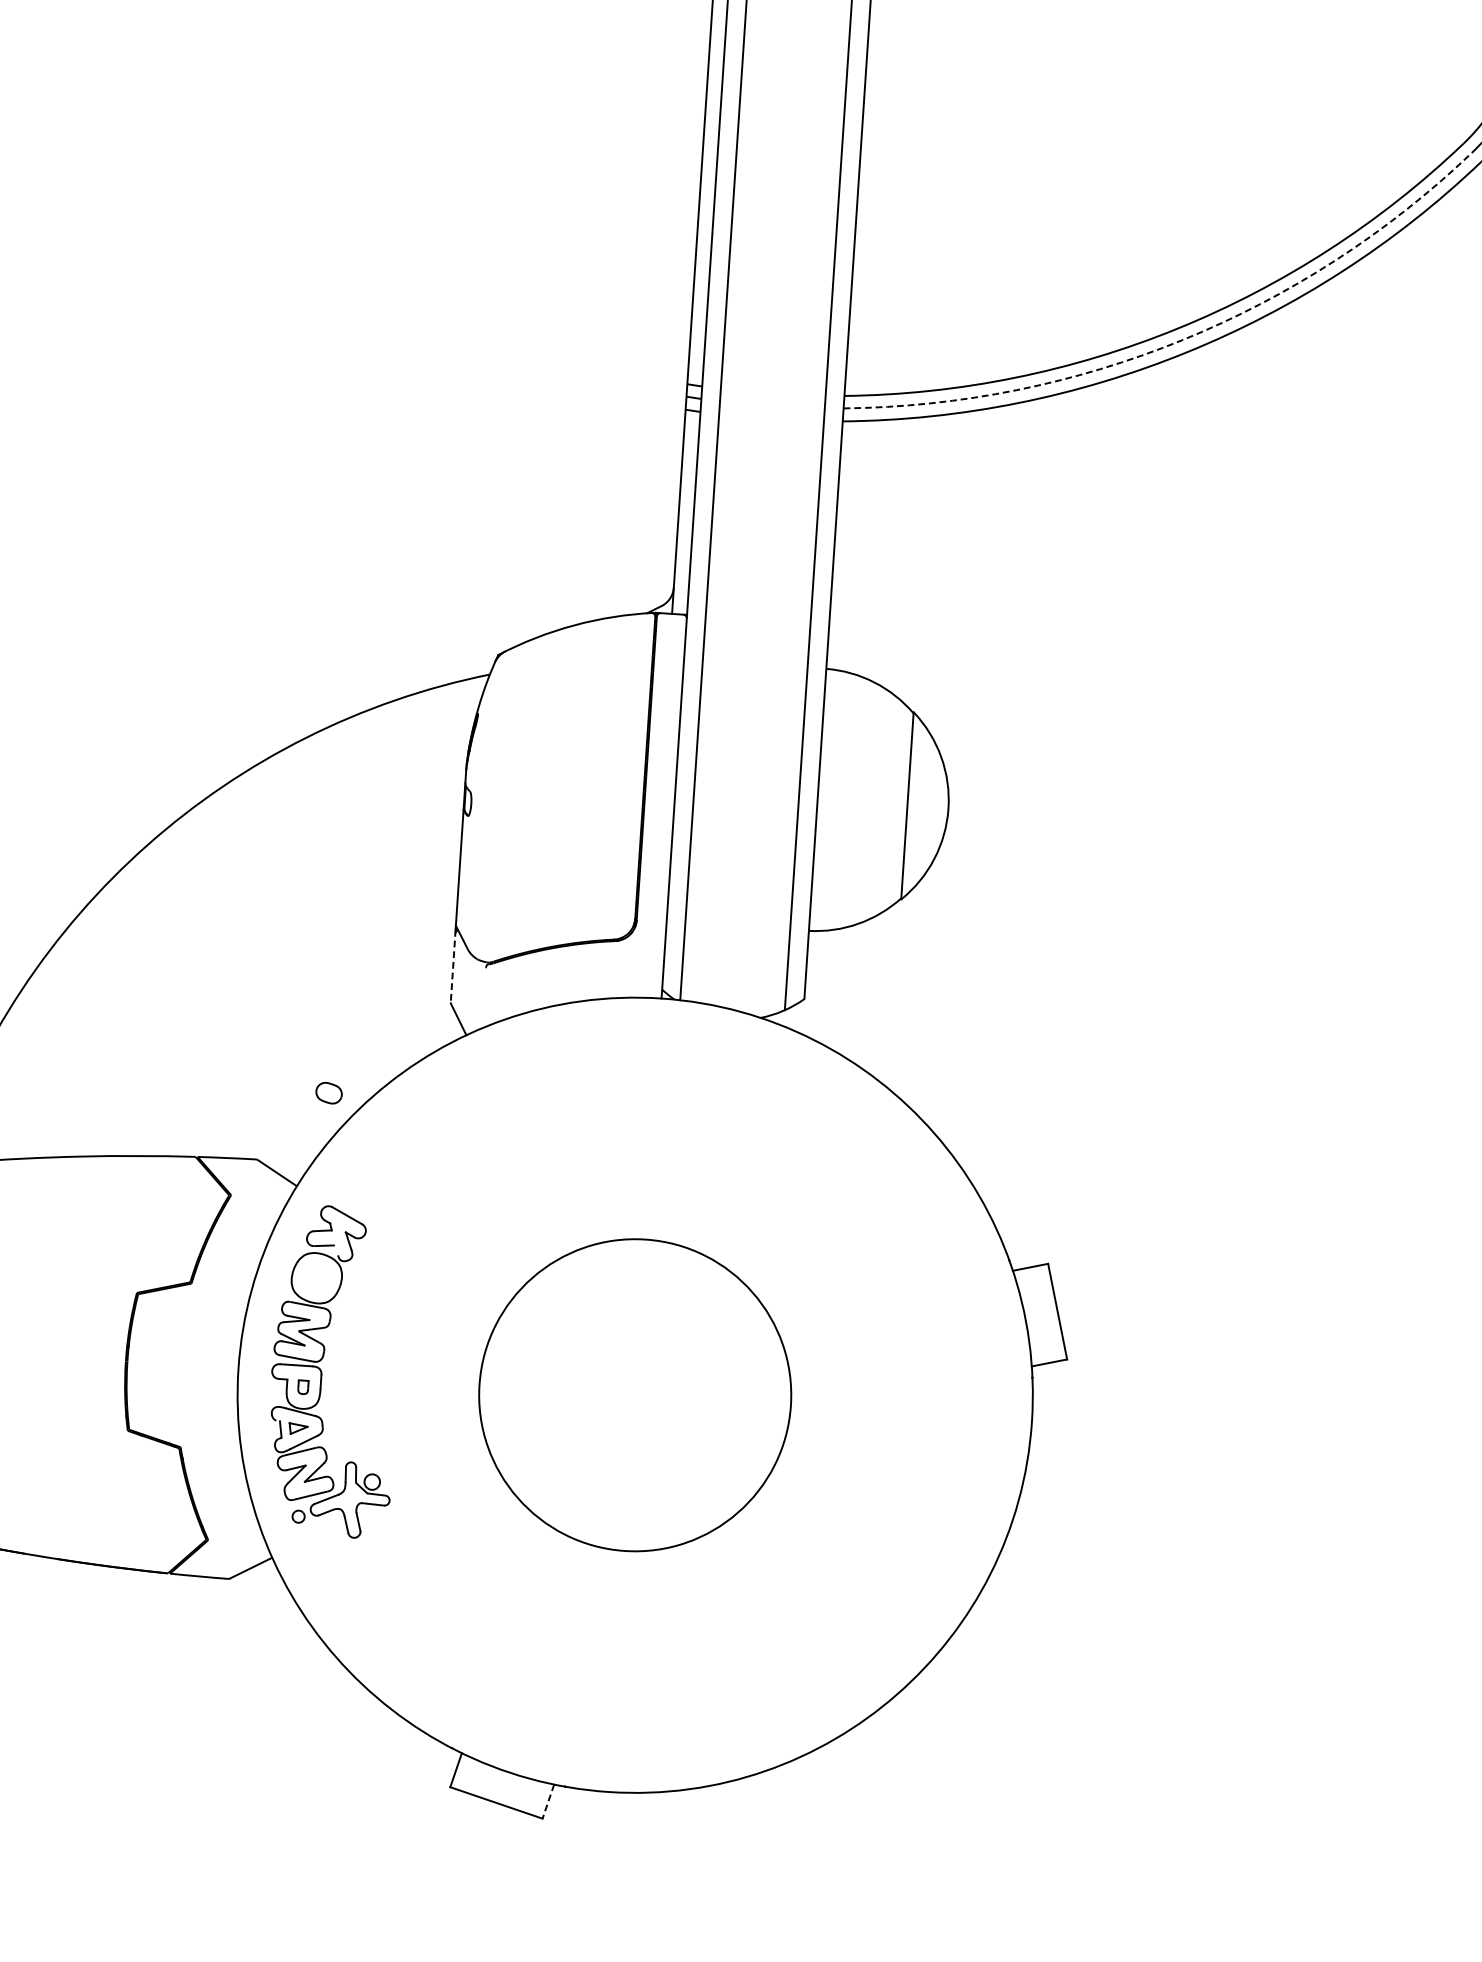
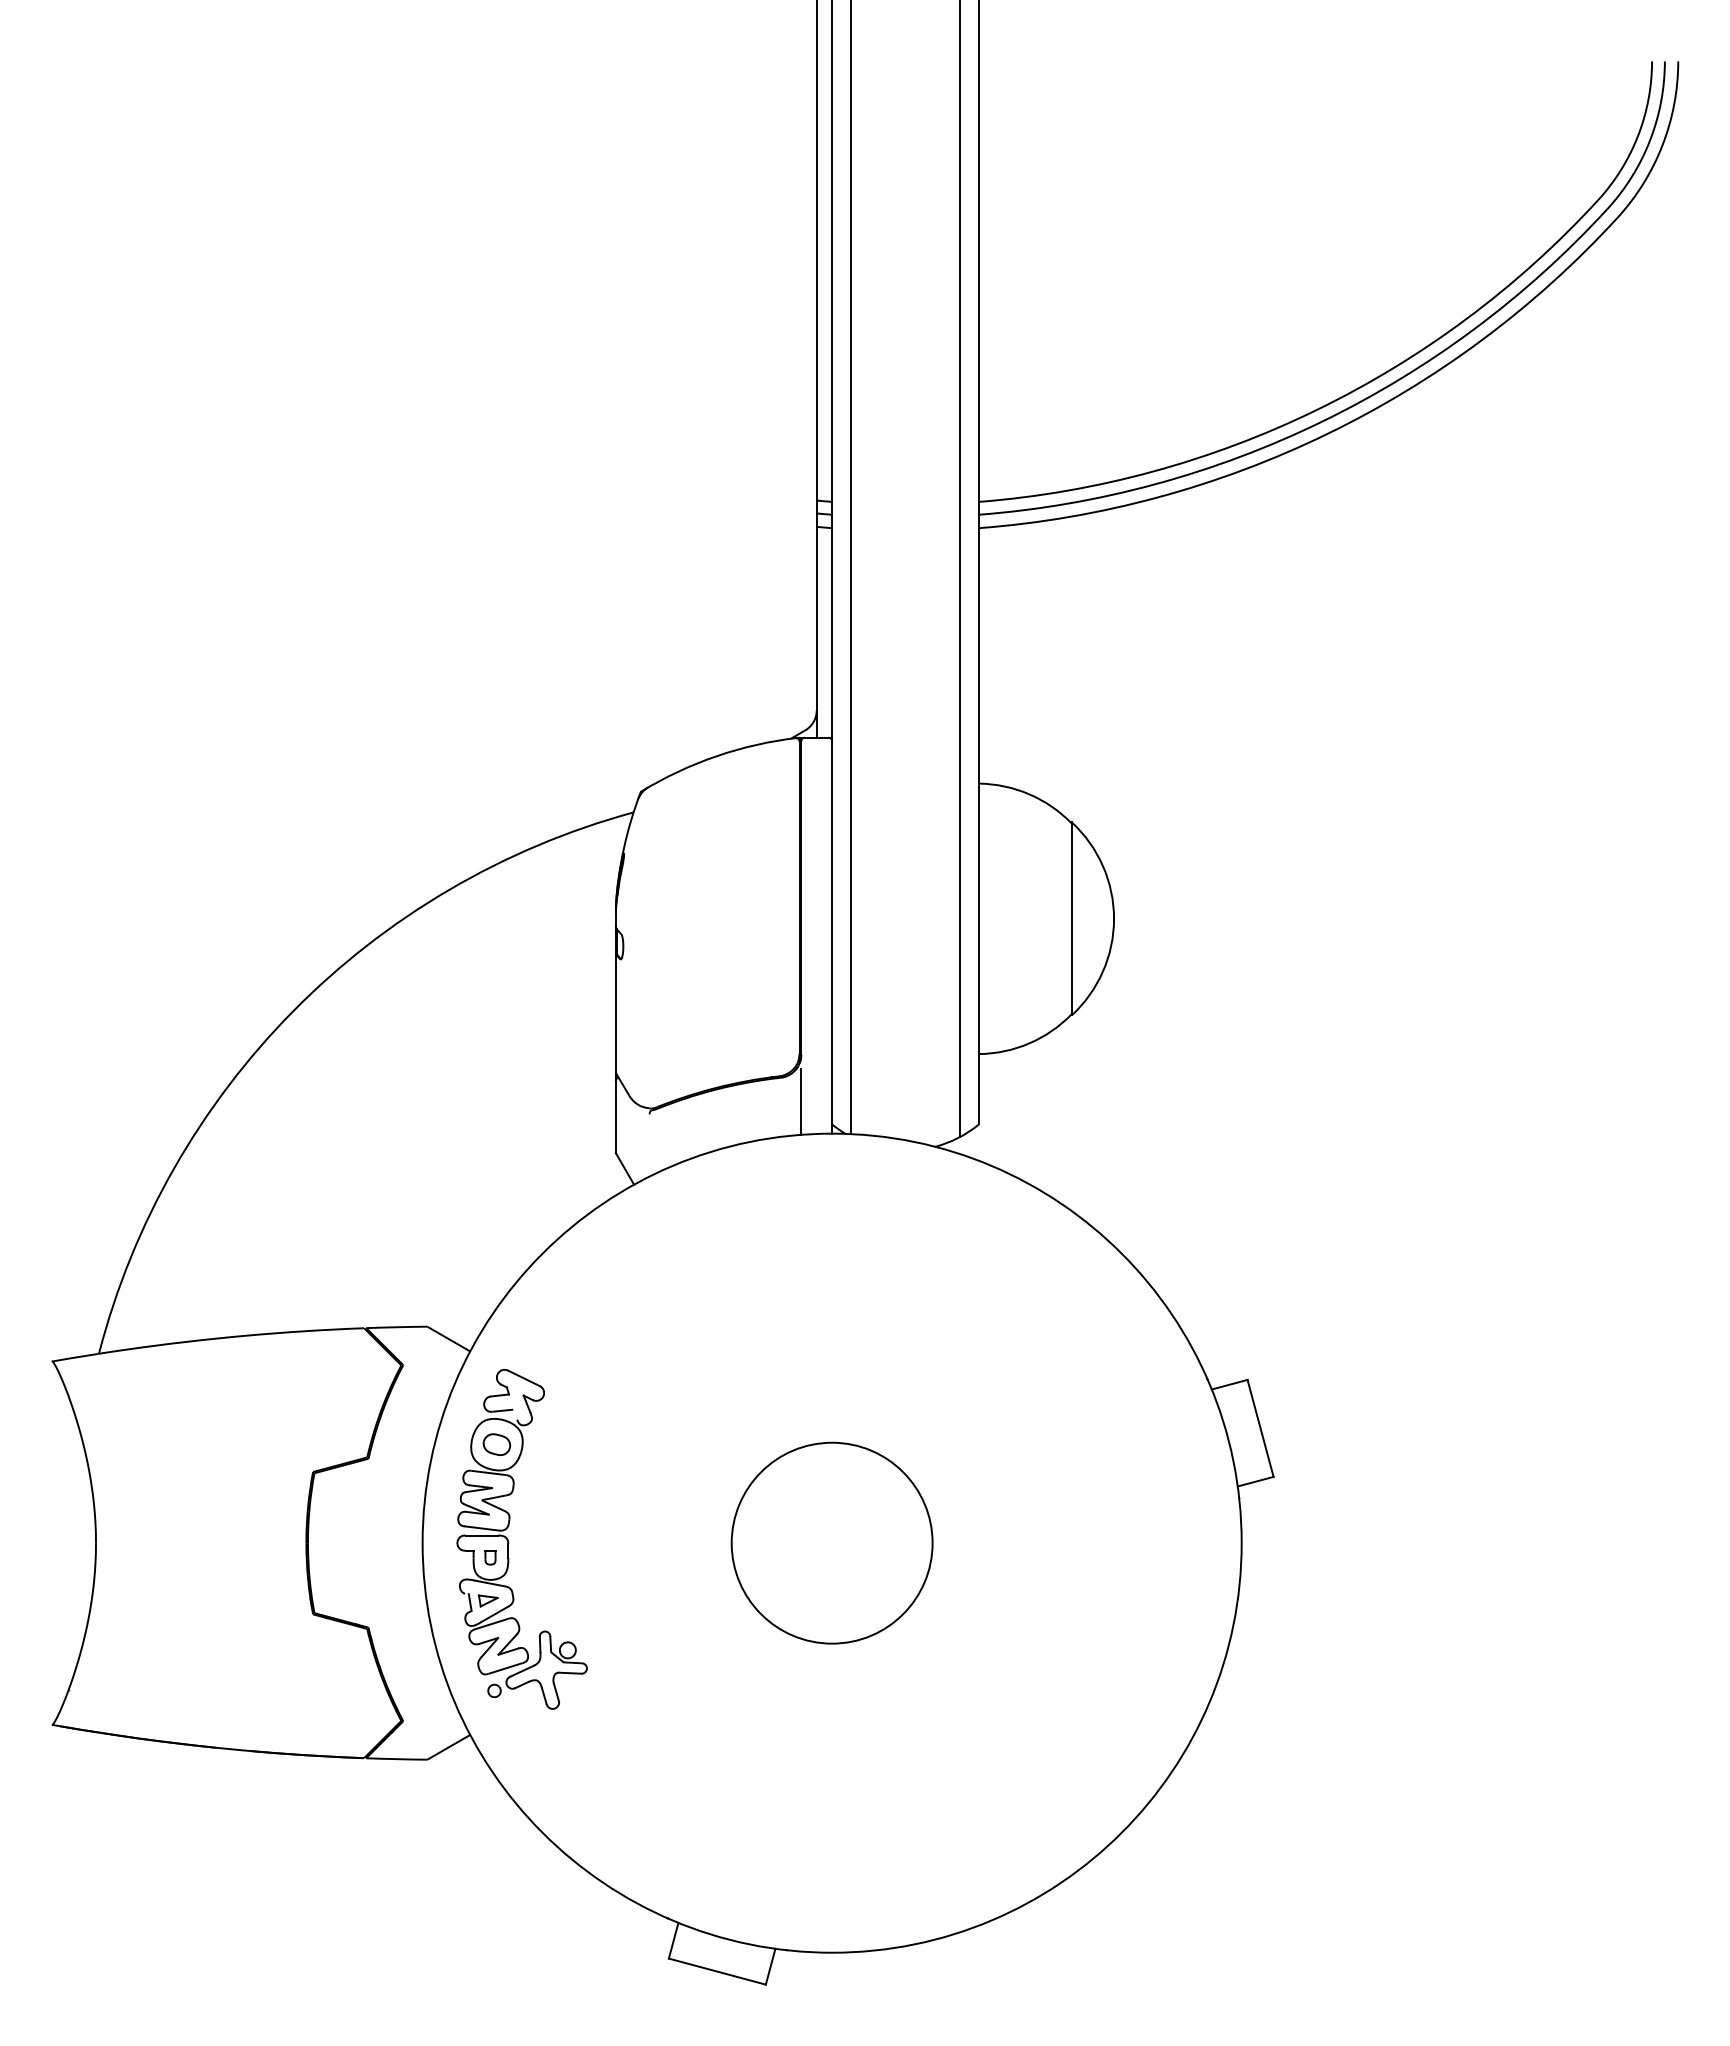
arc: (1182, 340) -> (1322, 421), dashed -> solid
line: (633, 965) -> (801, 1101), added
line: (452, 966) -> (615, 1115), dashed -> solid
part: (328, 1093) -> (496, 1444), moved
circle: (634, 1394) -> (831, 1542), size x0.62
line: (548, 1801) -> (770, 1966), dashed -> solid

